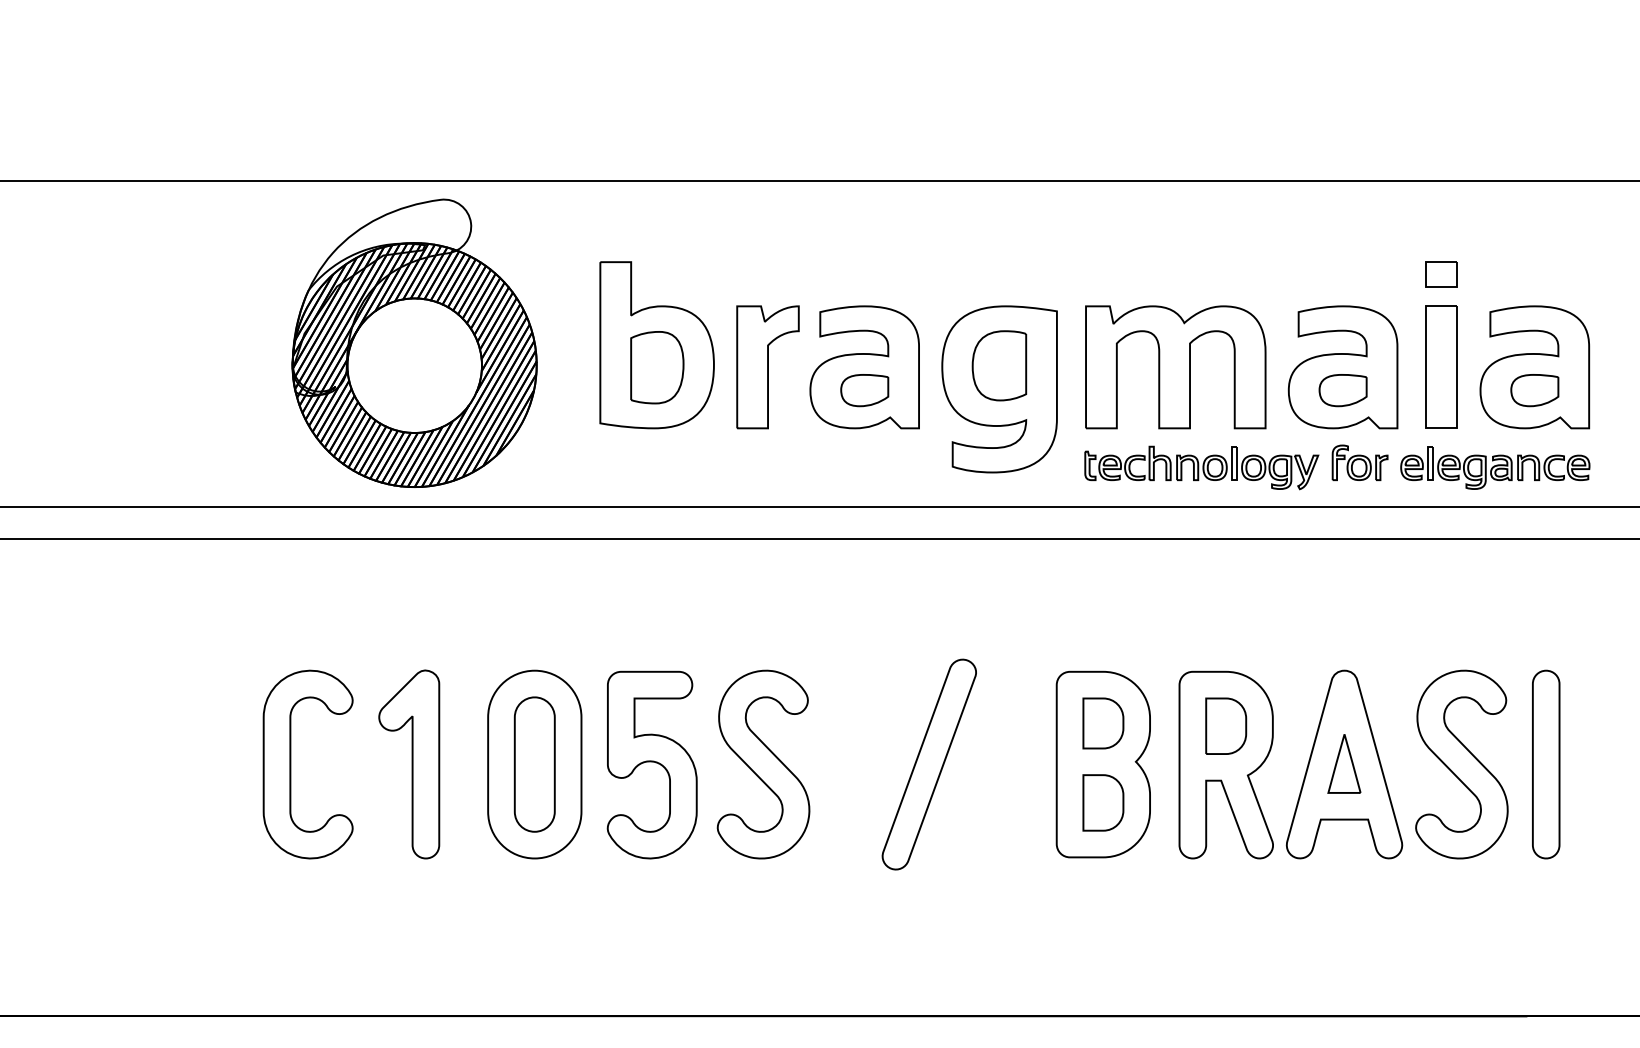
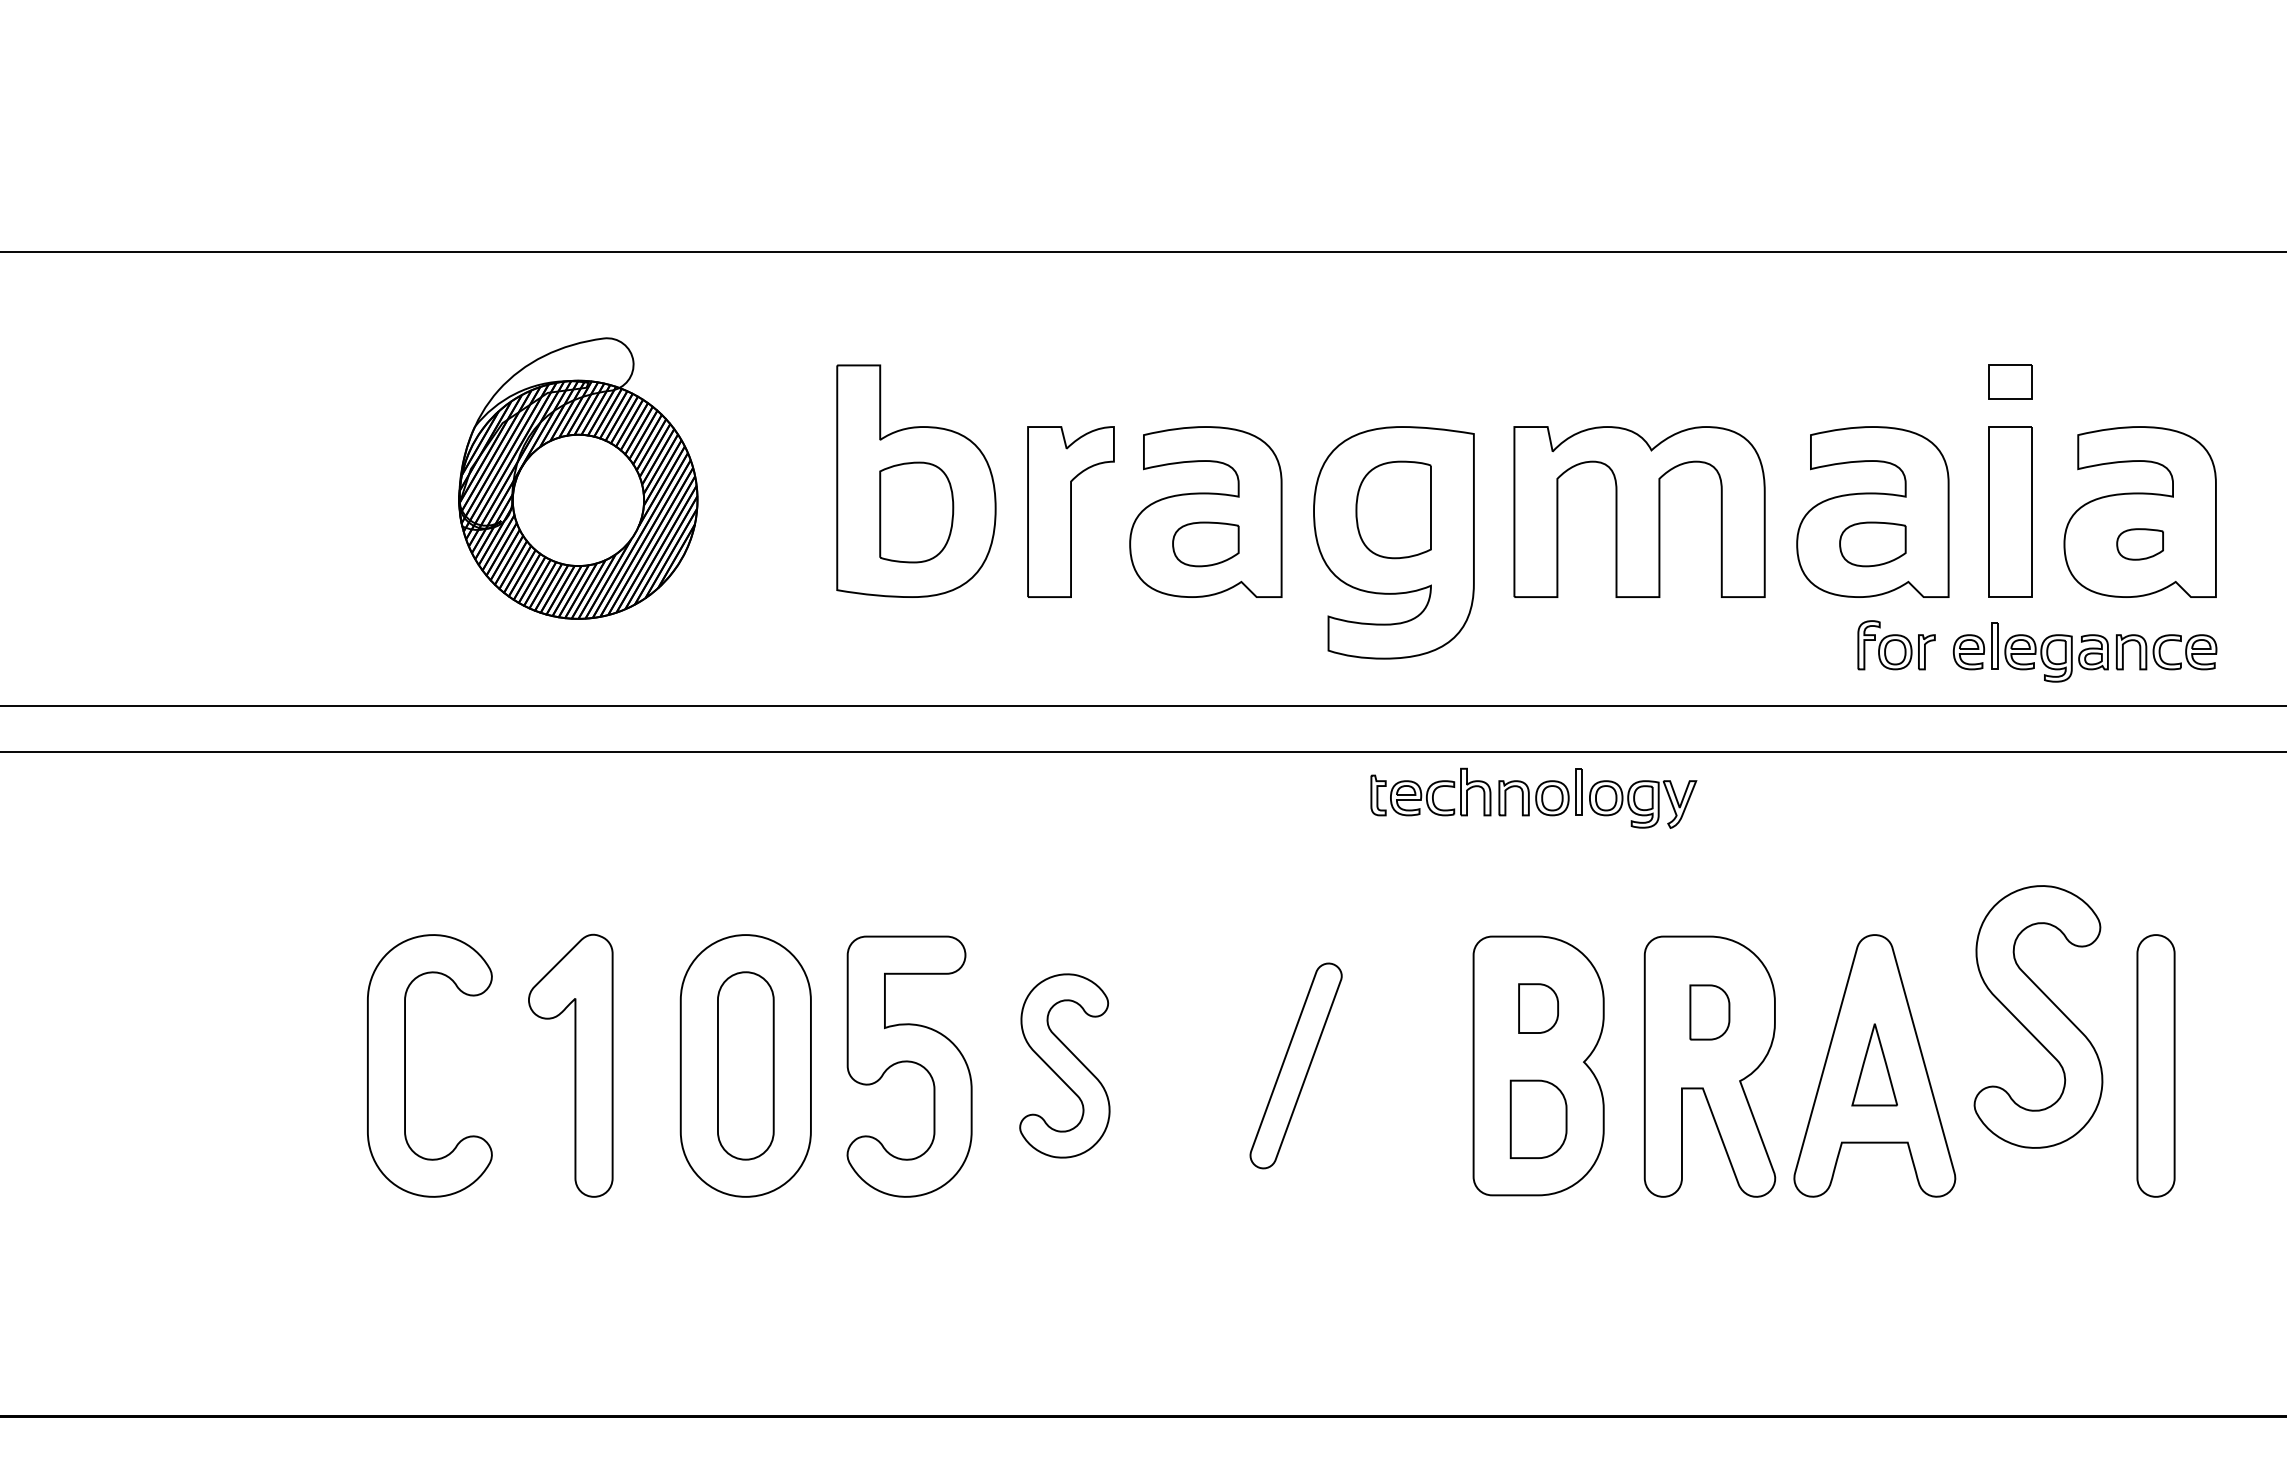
part: (414, 343) -> (578, 478), size x0.7
part: (1534, 390) -> (2139, 544), size x0.7
part: (1201, 467) -> (1533, 797), moved
part: (1103, 723) -> (1538, 1008), size x0.7
part: (1225, 726) -> (1709, 1012), size x0.7
part: (763, 764) -> (1064, 1065), size x0.7
part: (929, 764) -> (1296, 1065), size x0.7
part: (1461, 764) -> (2038, 1016), moved

